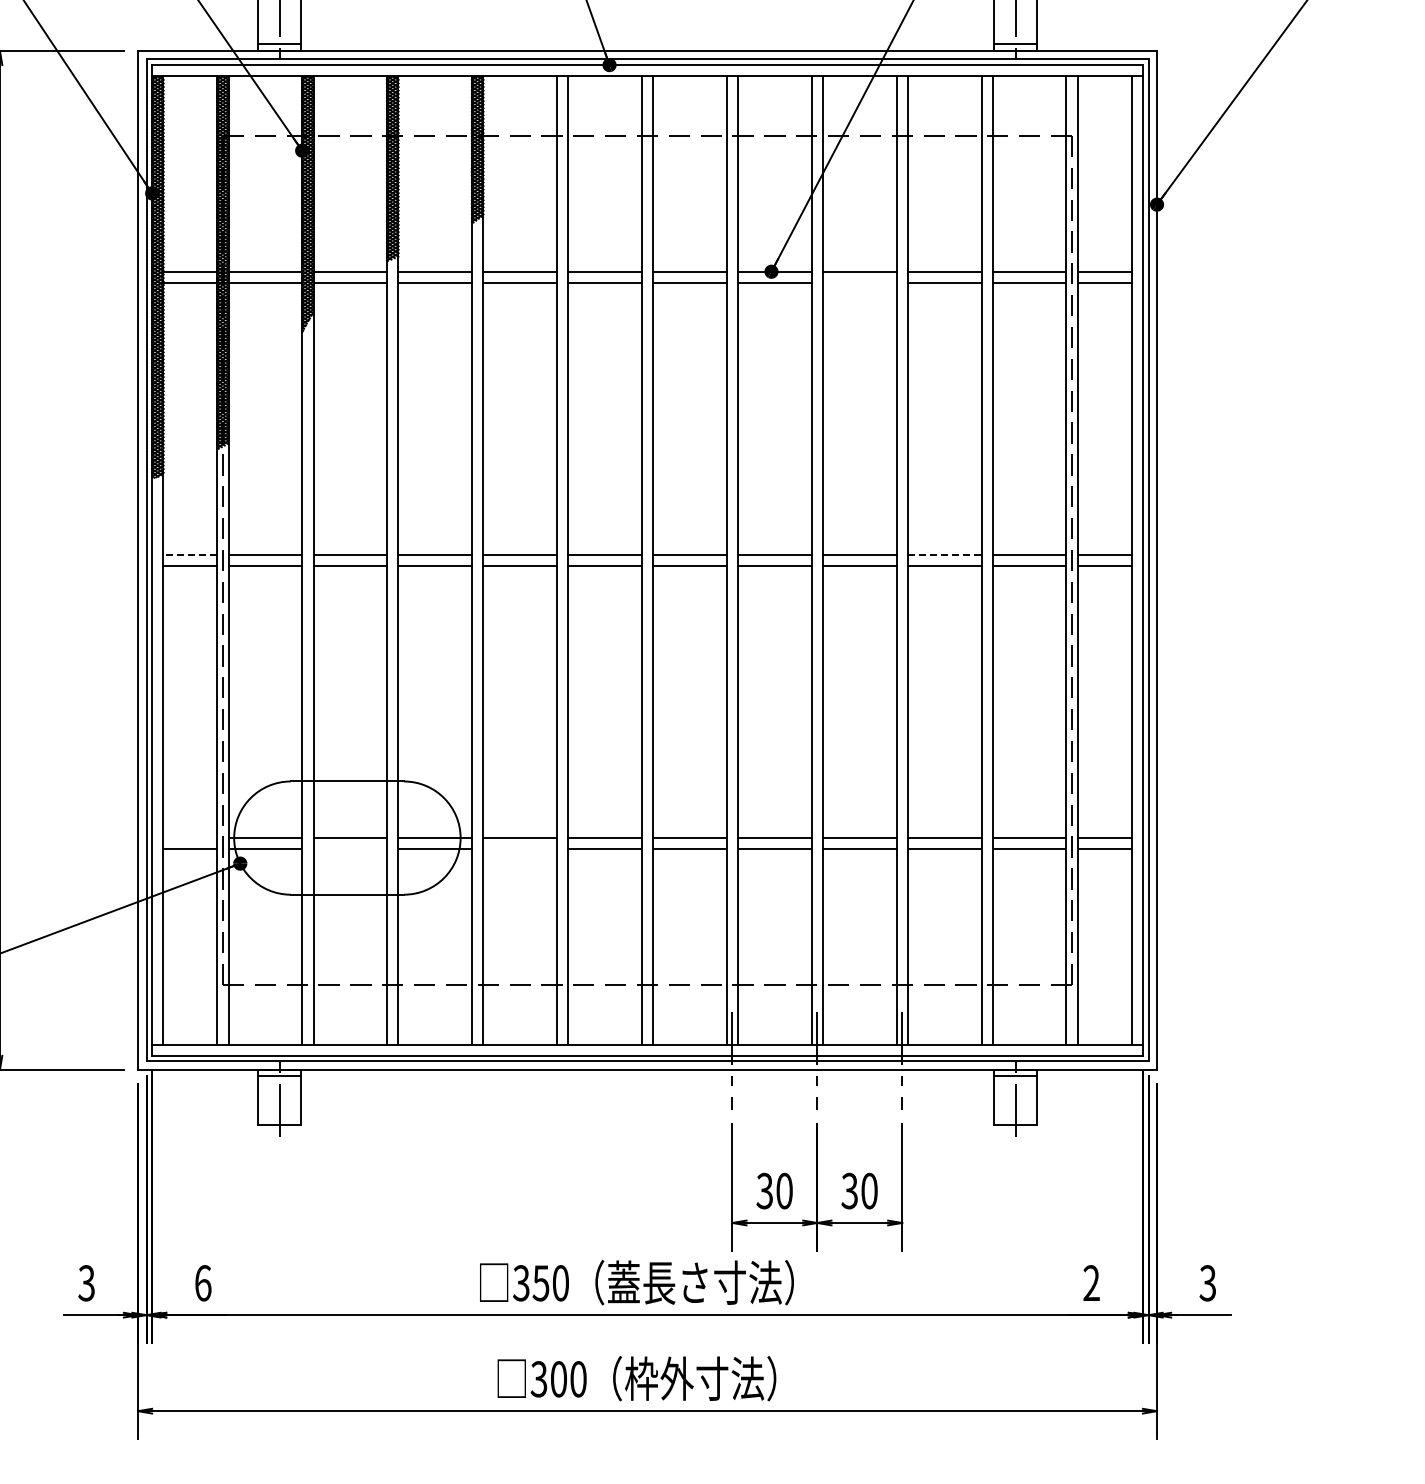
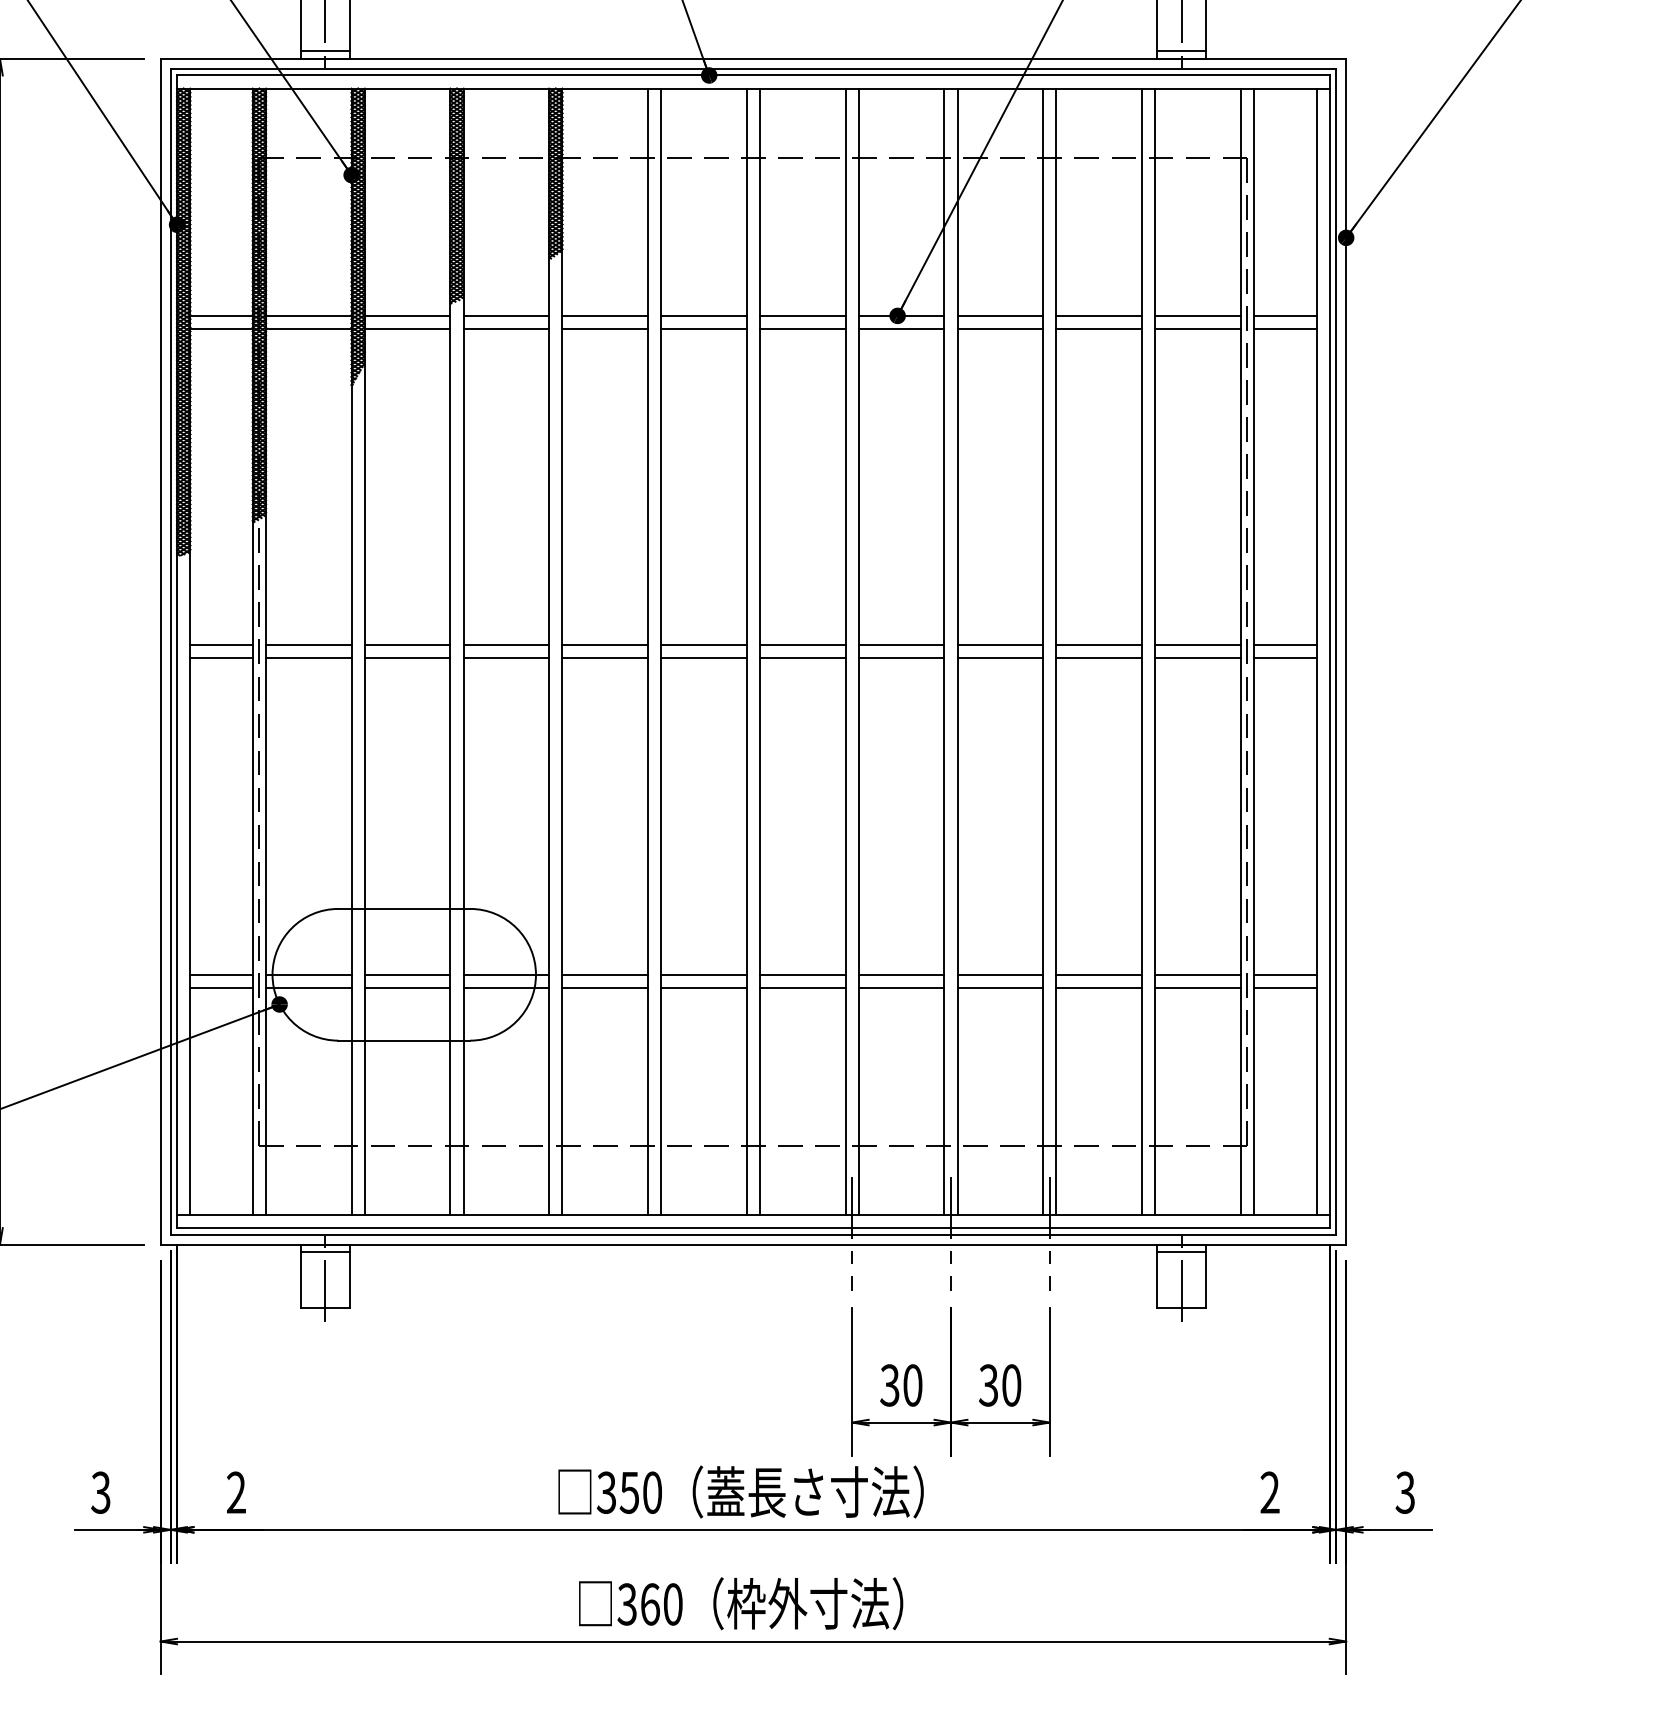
line: (859, 283) -> (1000, 329), added
line: (190, 554) -> (221, 644), dashed -> solid
line: (944, 554) -> (1098, 644), dashed -> solid
line: (190, 837) -> (221, 974), added
line: (350, 849) -> (407, 988), added
line: (519, 849) -> (604, 988), added
text: (203, 1283) -> (236, 1492), 6 -> 2
text: (559, 1379) -> (650, 1604), 300 -> 360

